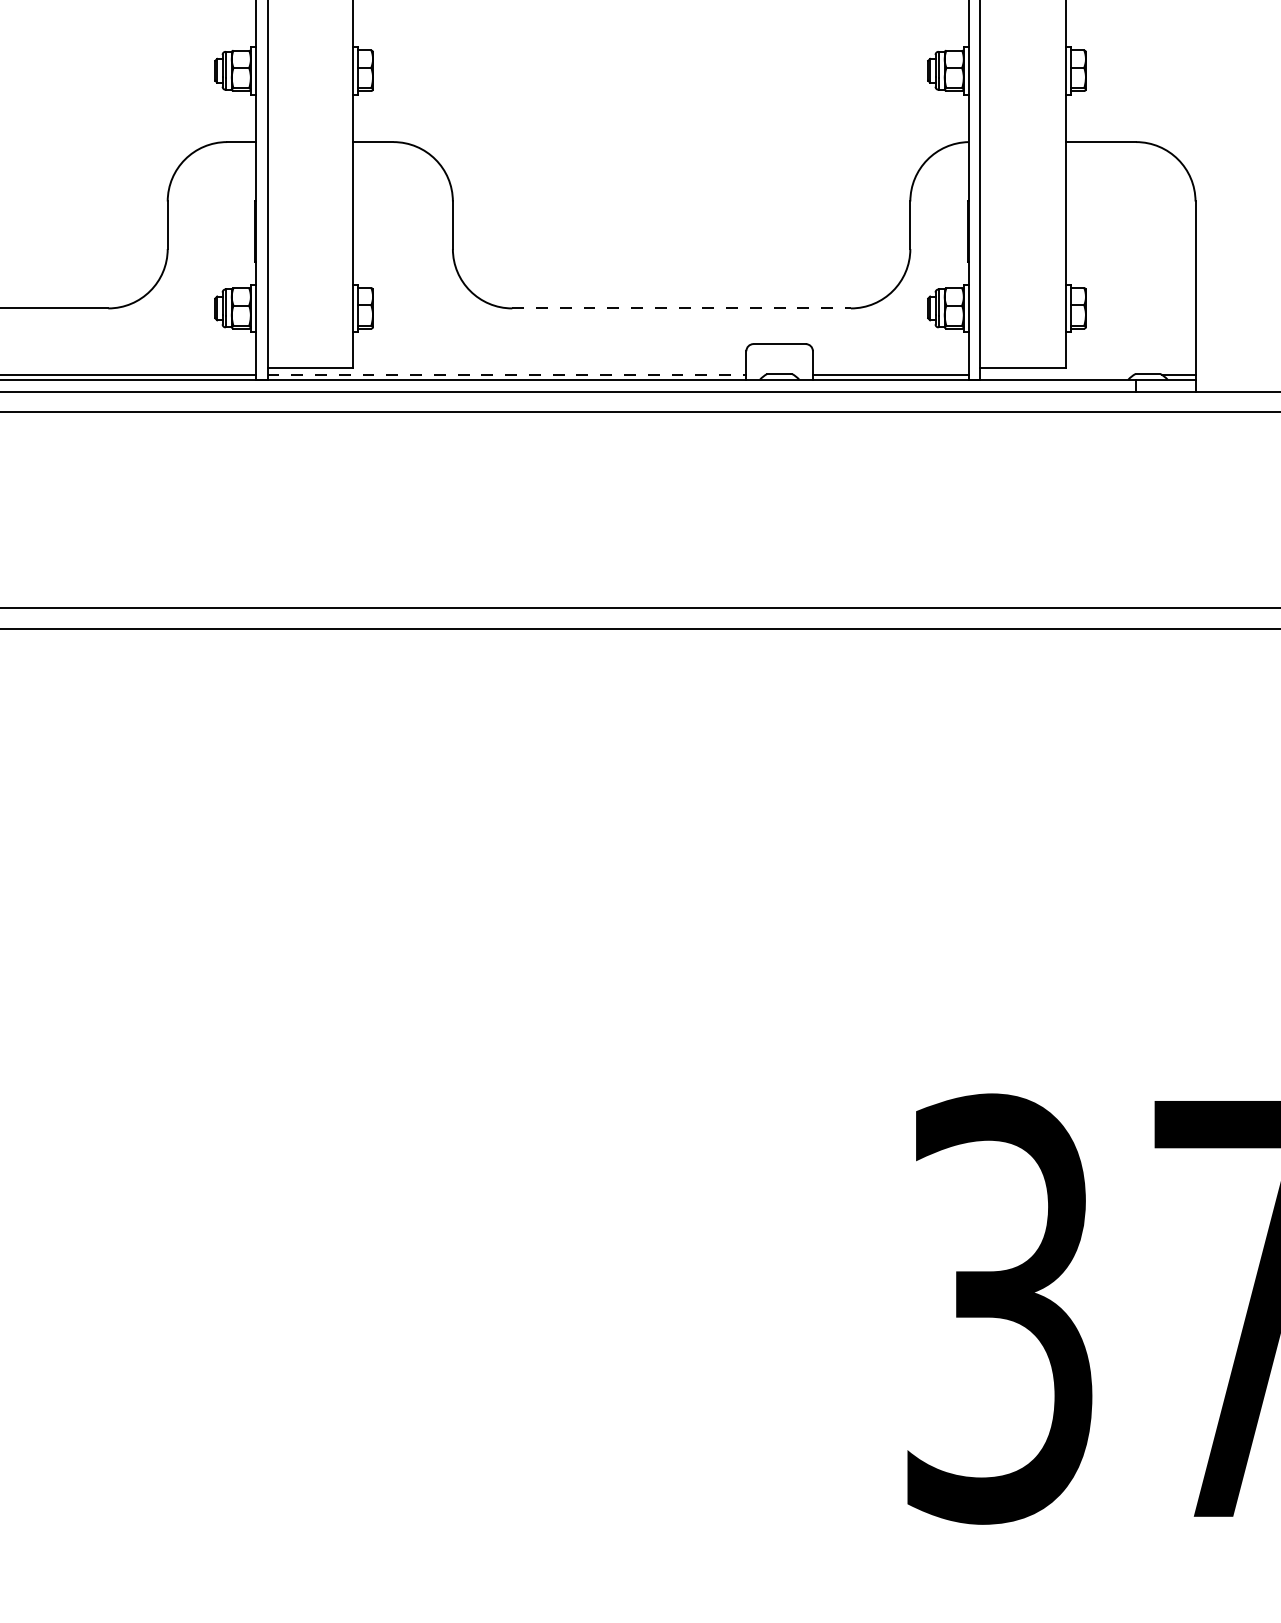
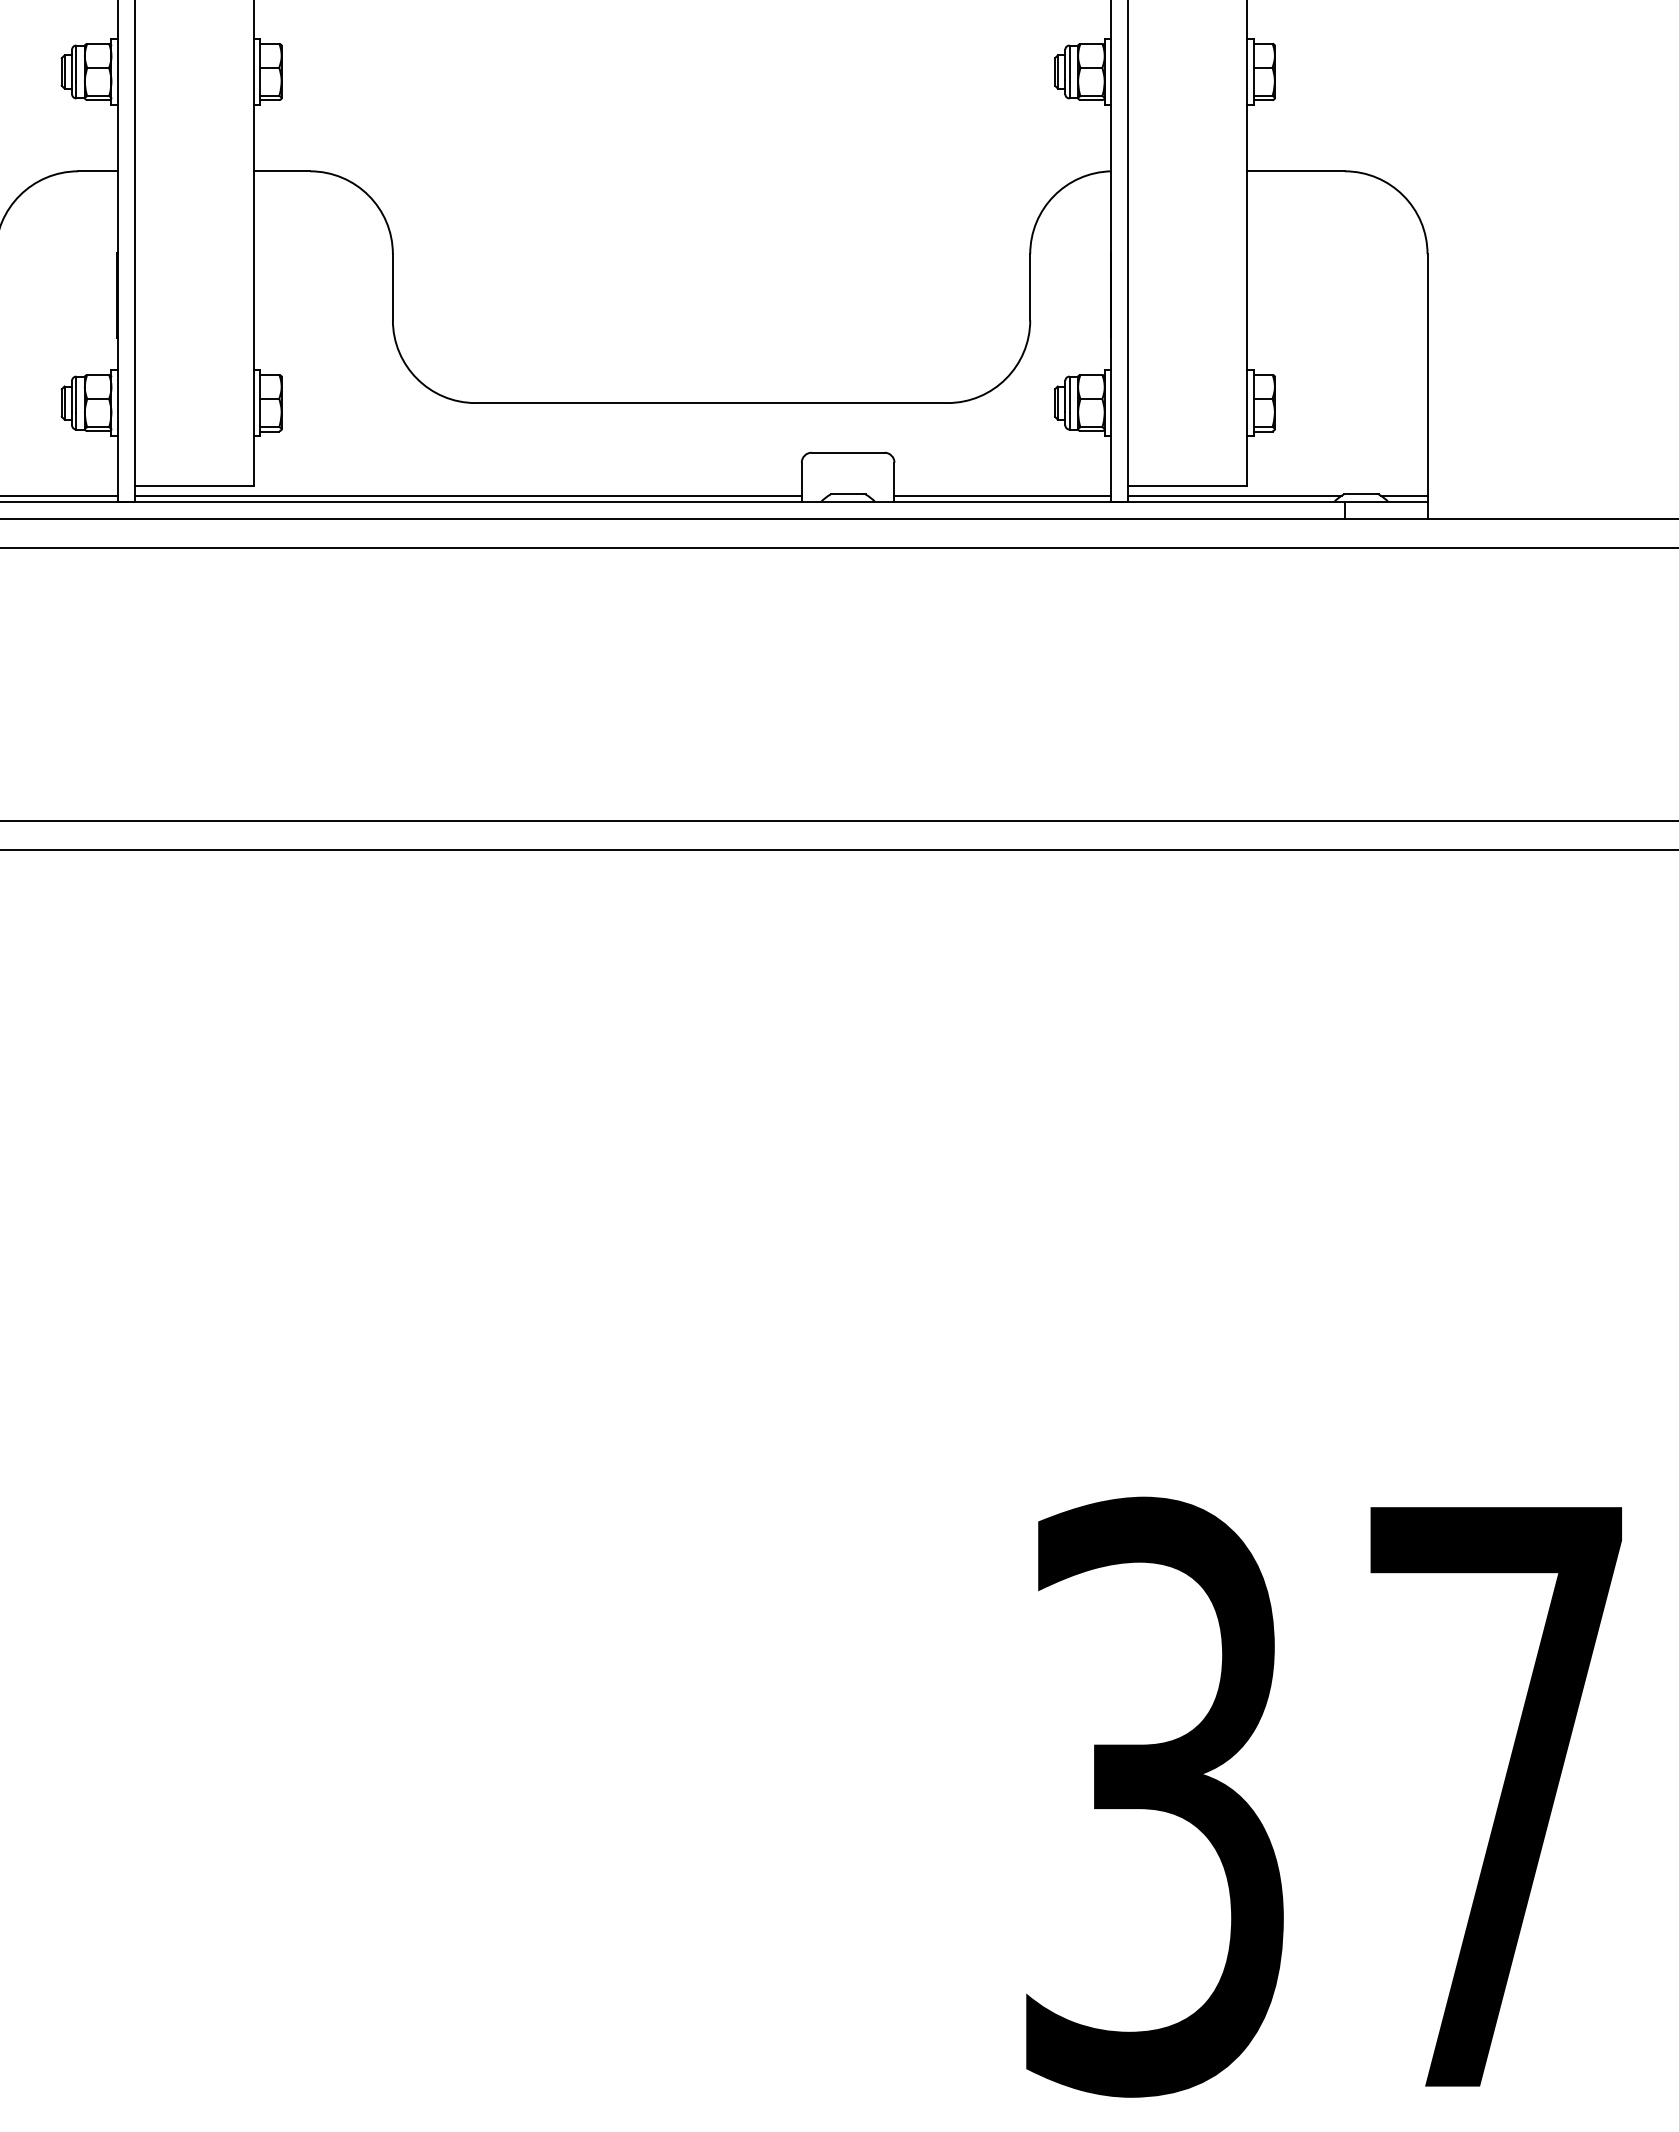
line: (682, 308) -> (712, 403), dashed -> solid
line: (507, 374) -> (468, 495), dashed -> solid
line: (1056, 374) -> (1233, 495), added

